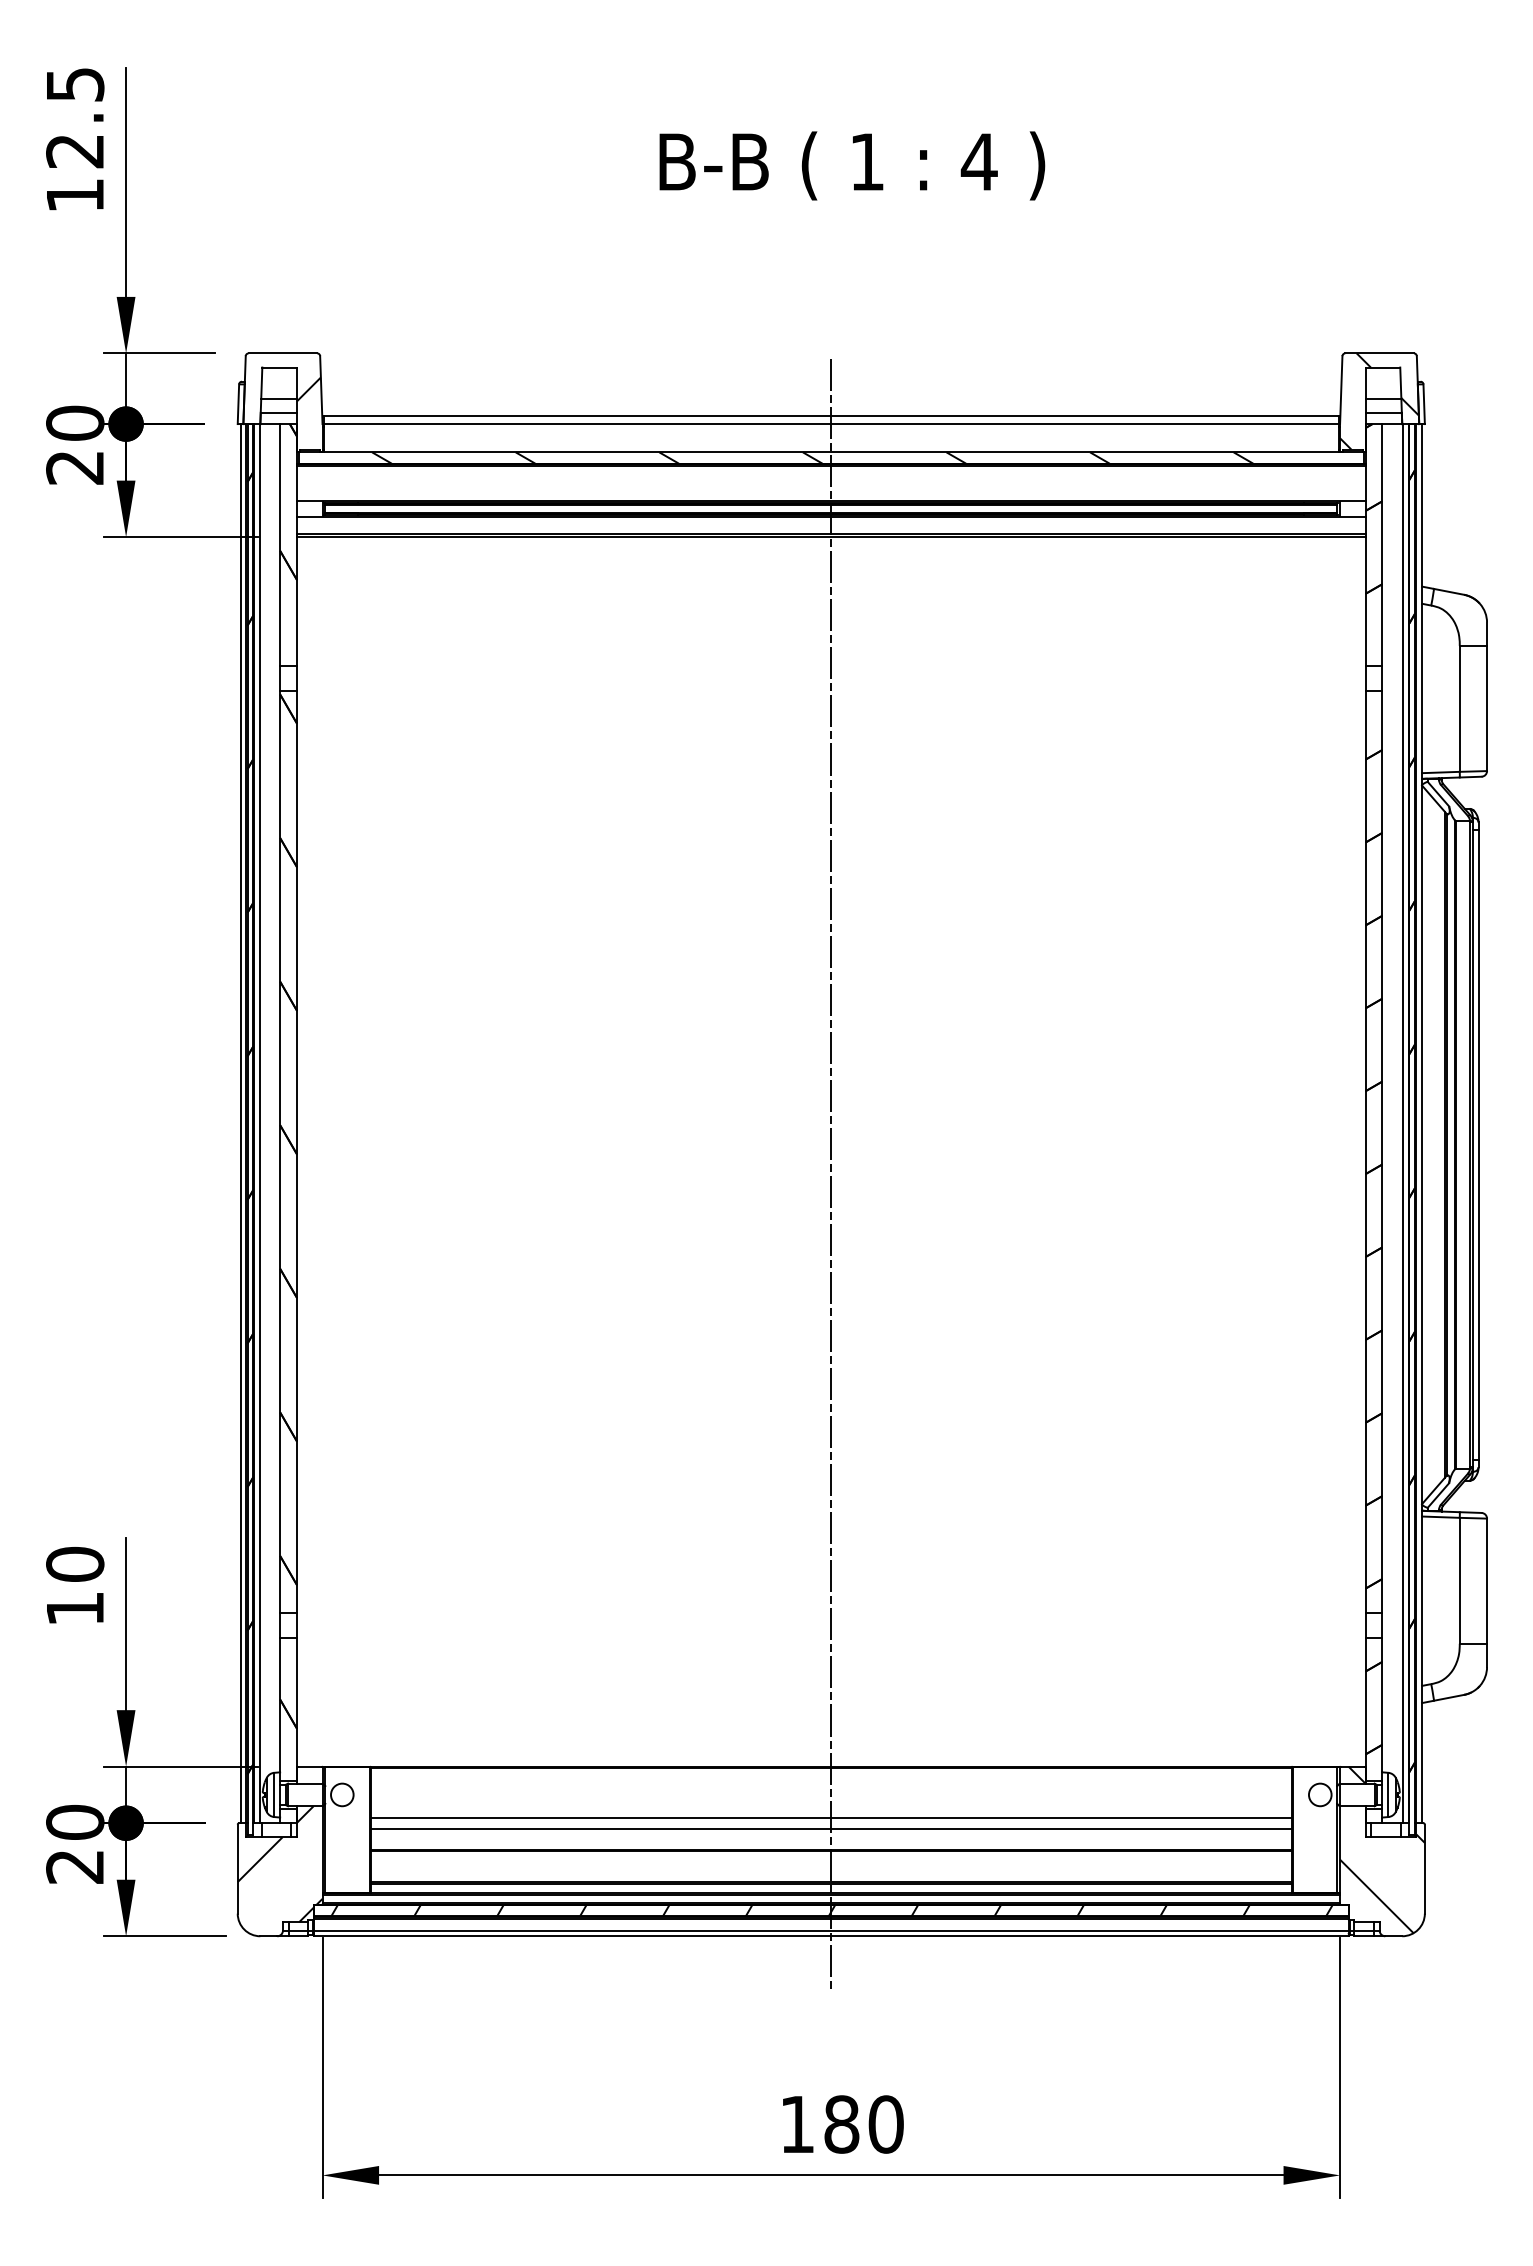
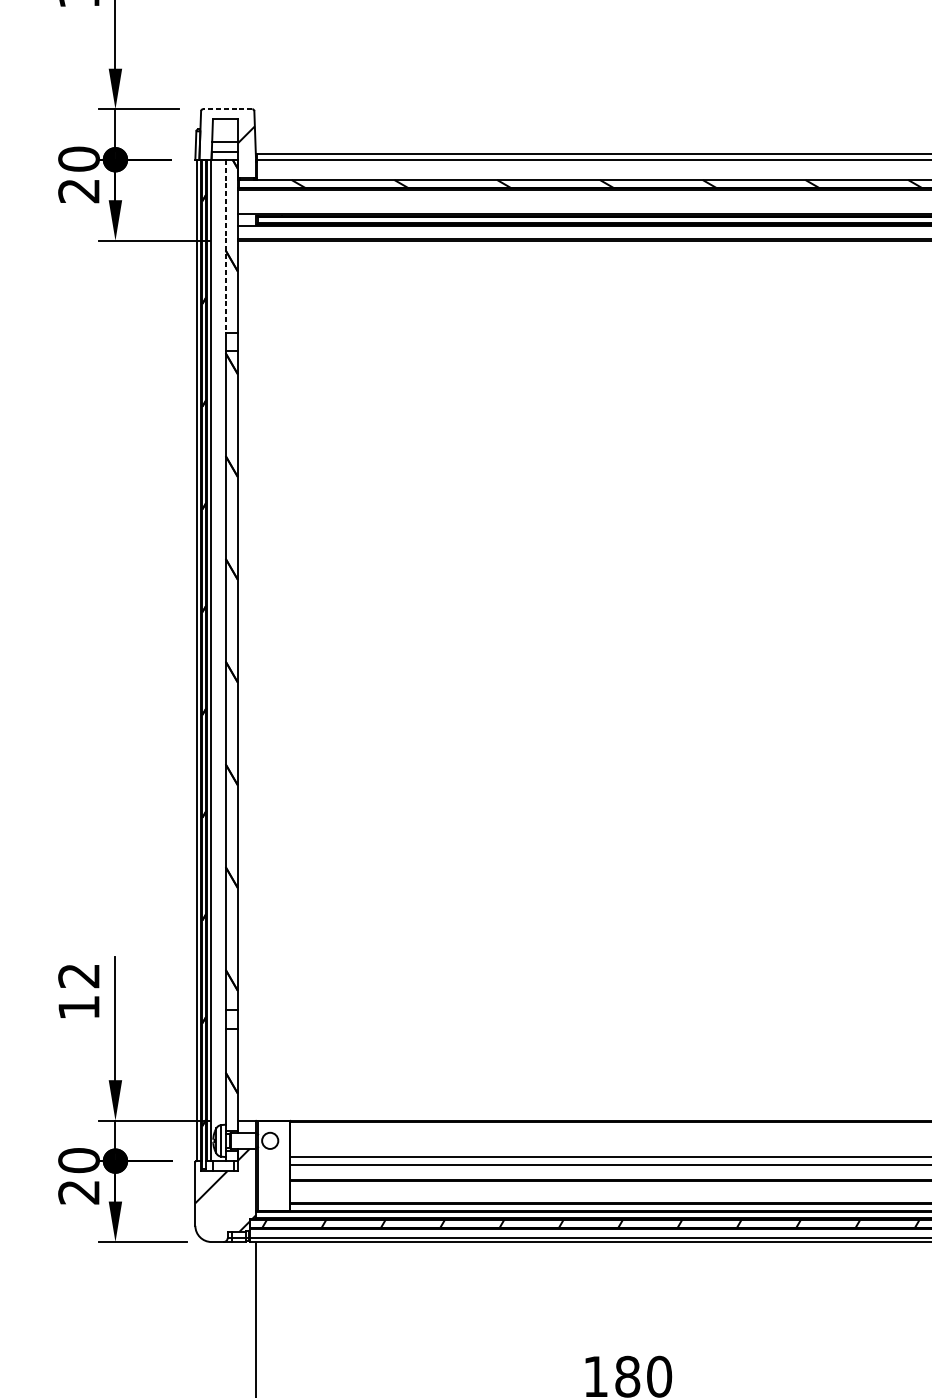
line: (282, 353) -> (227, 109), solid -> dashed
line: (280, 544) -> (225, 245), solid -> dashed
line: (831, 1175) -> (620, 697), removed
text: (75, 1563) -> (79, 975), 10 -> 12

